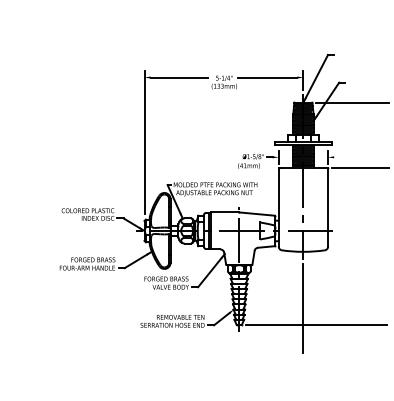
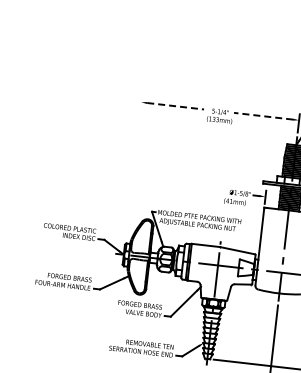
line: (179, 77) -> (176, 106), solid -> dashed
line: (267, 77) -> (263, 116), solid -> dashed
line: (144, 142) -> (133, 166), removed

